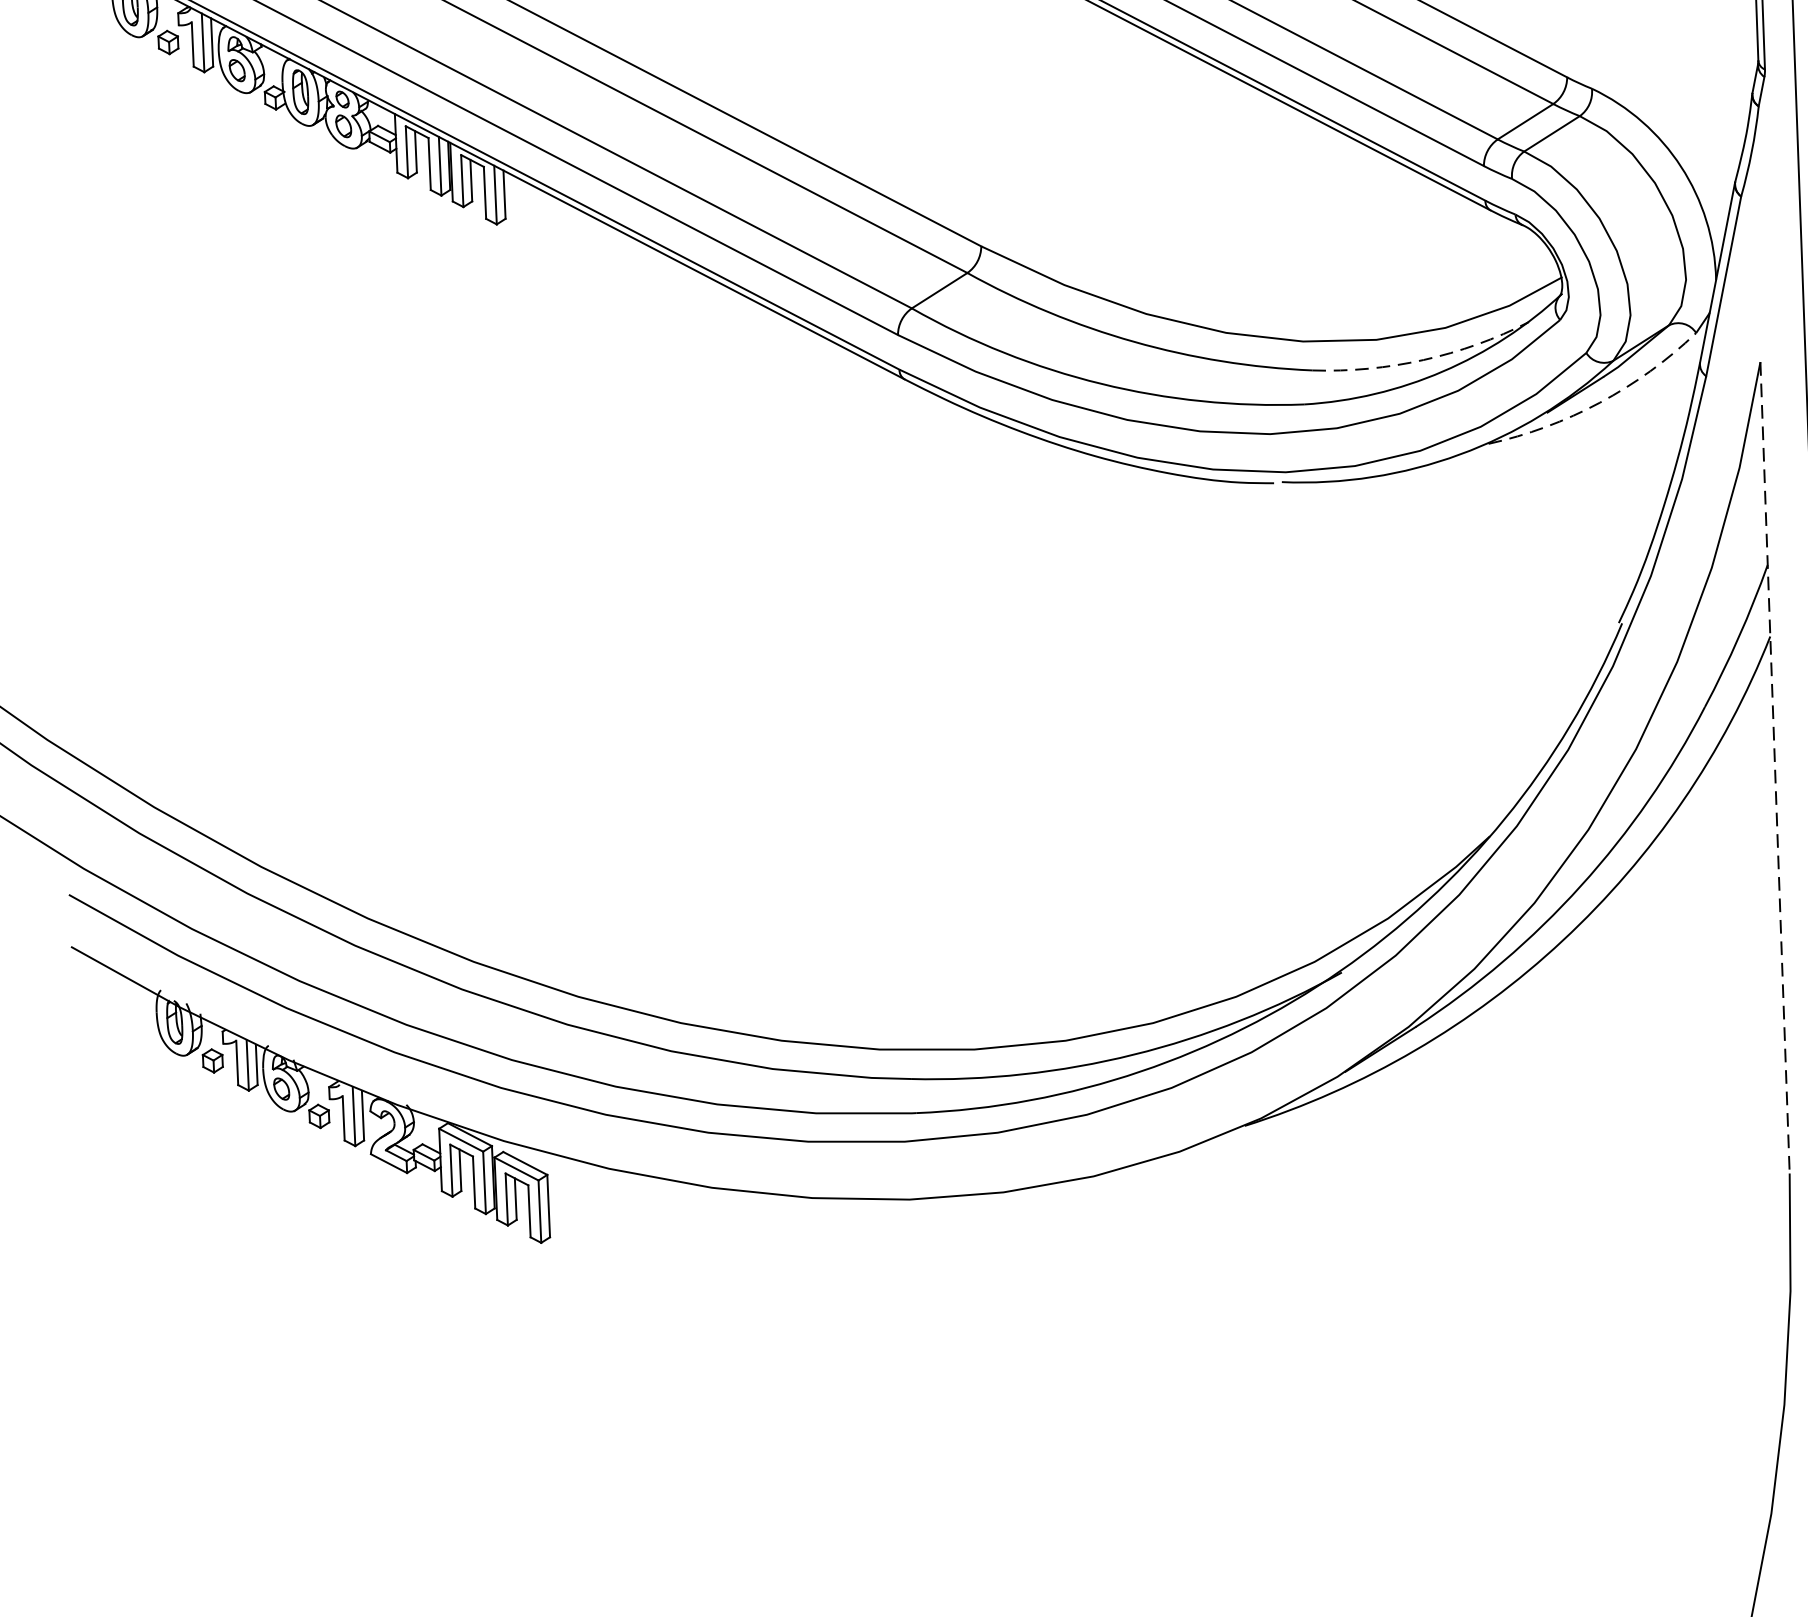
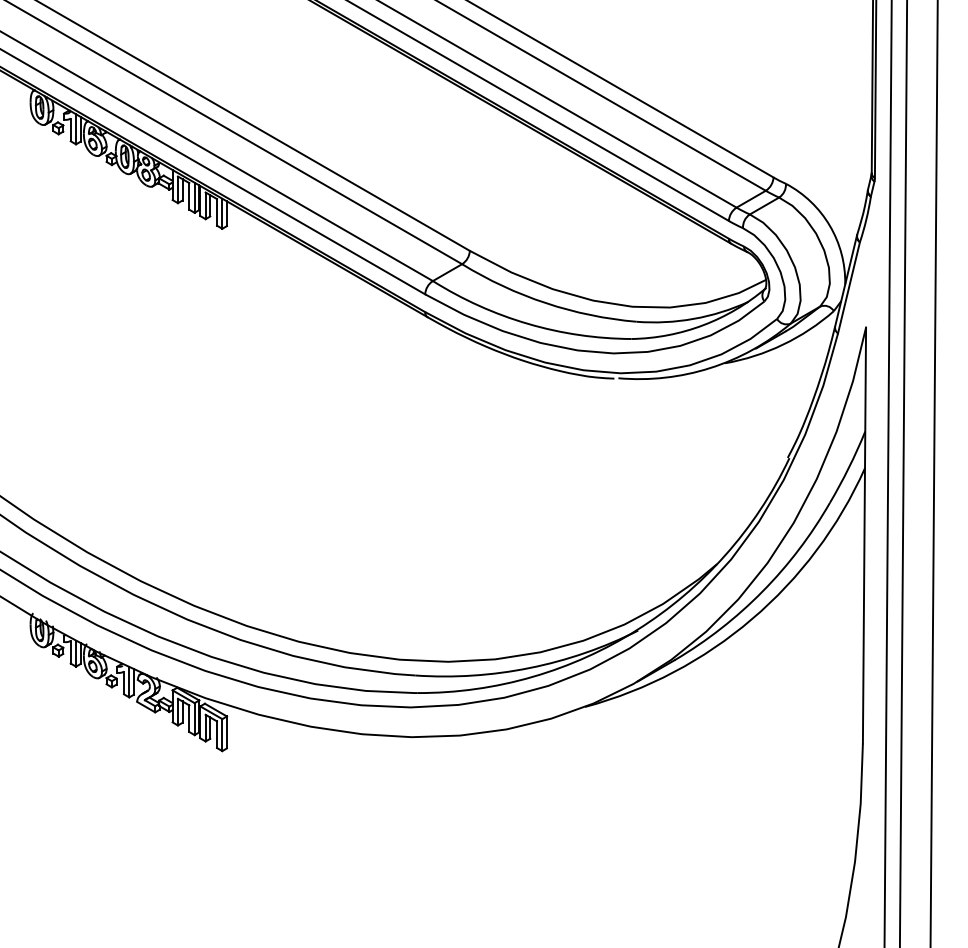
arc: (1423, 359) -> (693, 318), dashed -> solid
arc: (1600, 402) -> (783, 344), dashed -> solid
line: (1775, 767) -> (864, 535), dashed -> solid

